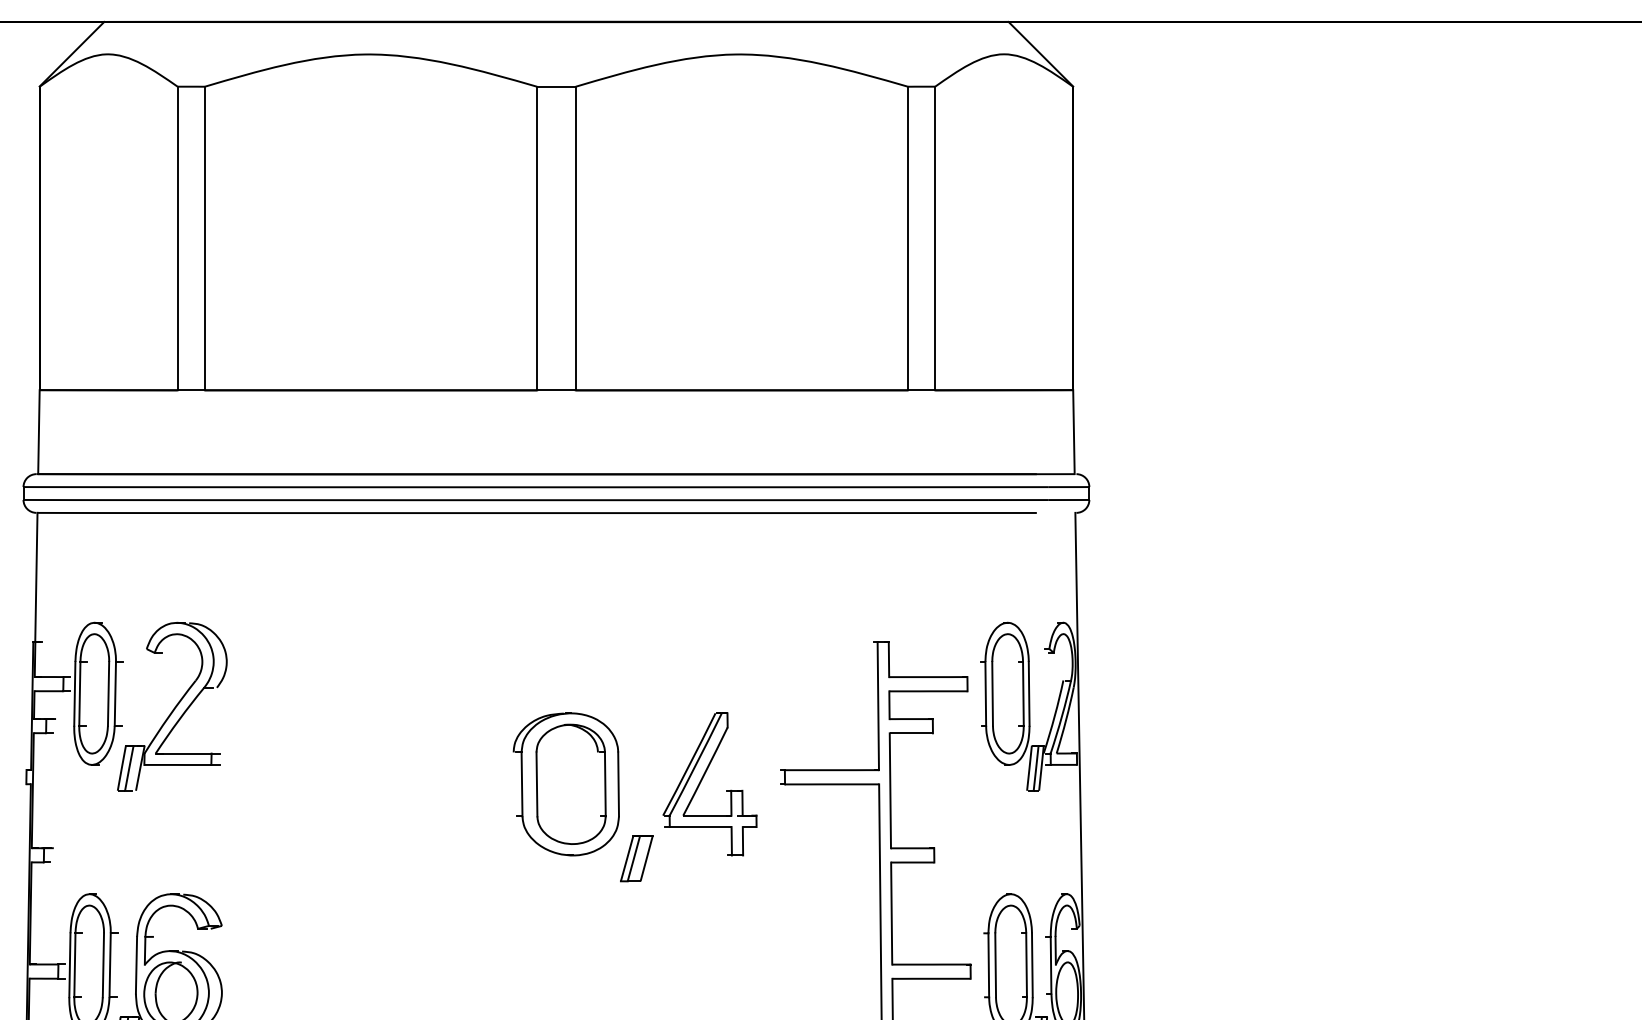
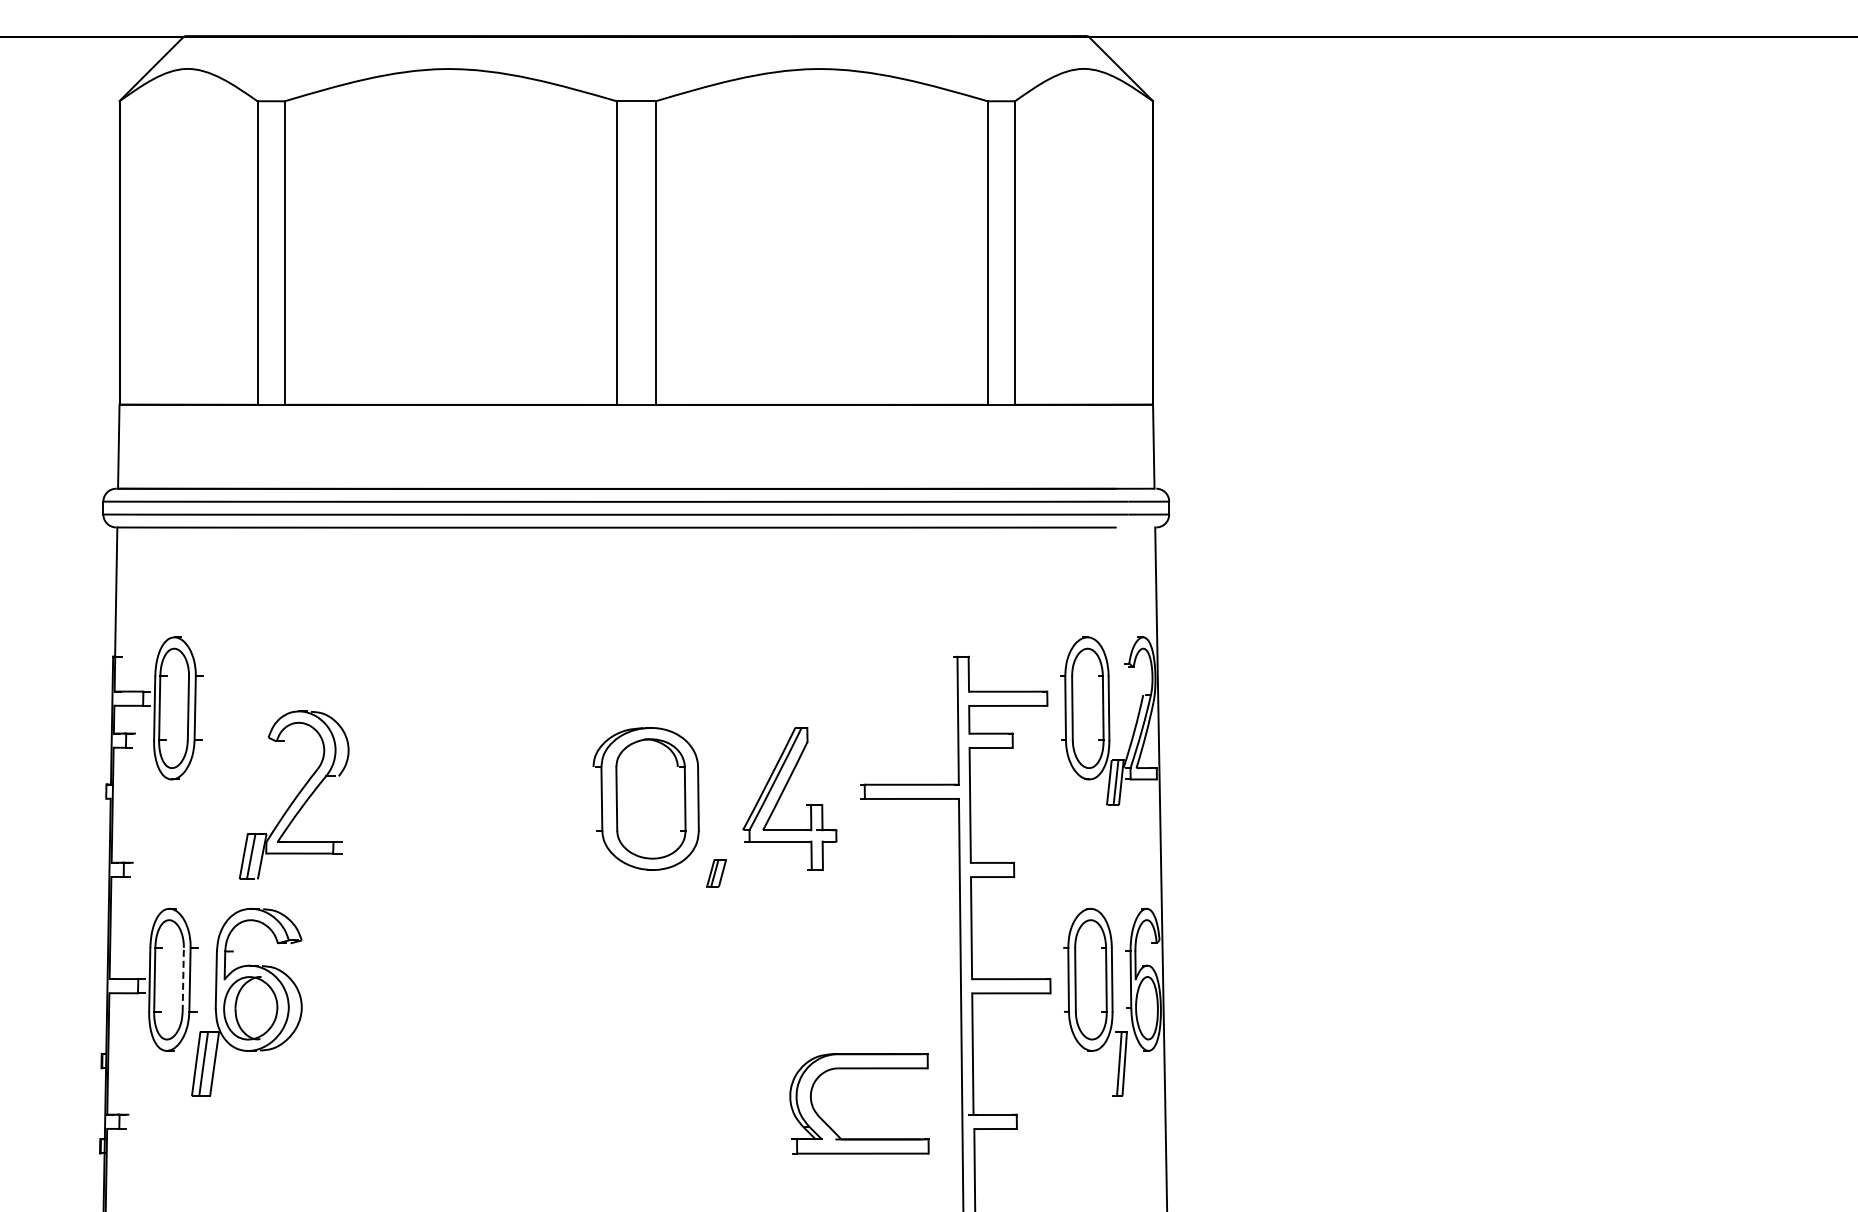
part: (171, 705) -> (293, 794), moved
part: (636, 858) -> (716, 873), size x0.6
line: (103, 964) -> (183, 979), solid -> dashed

